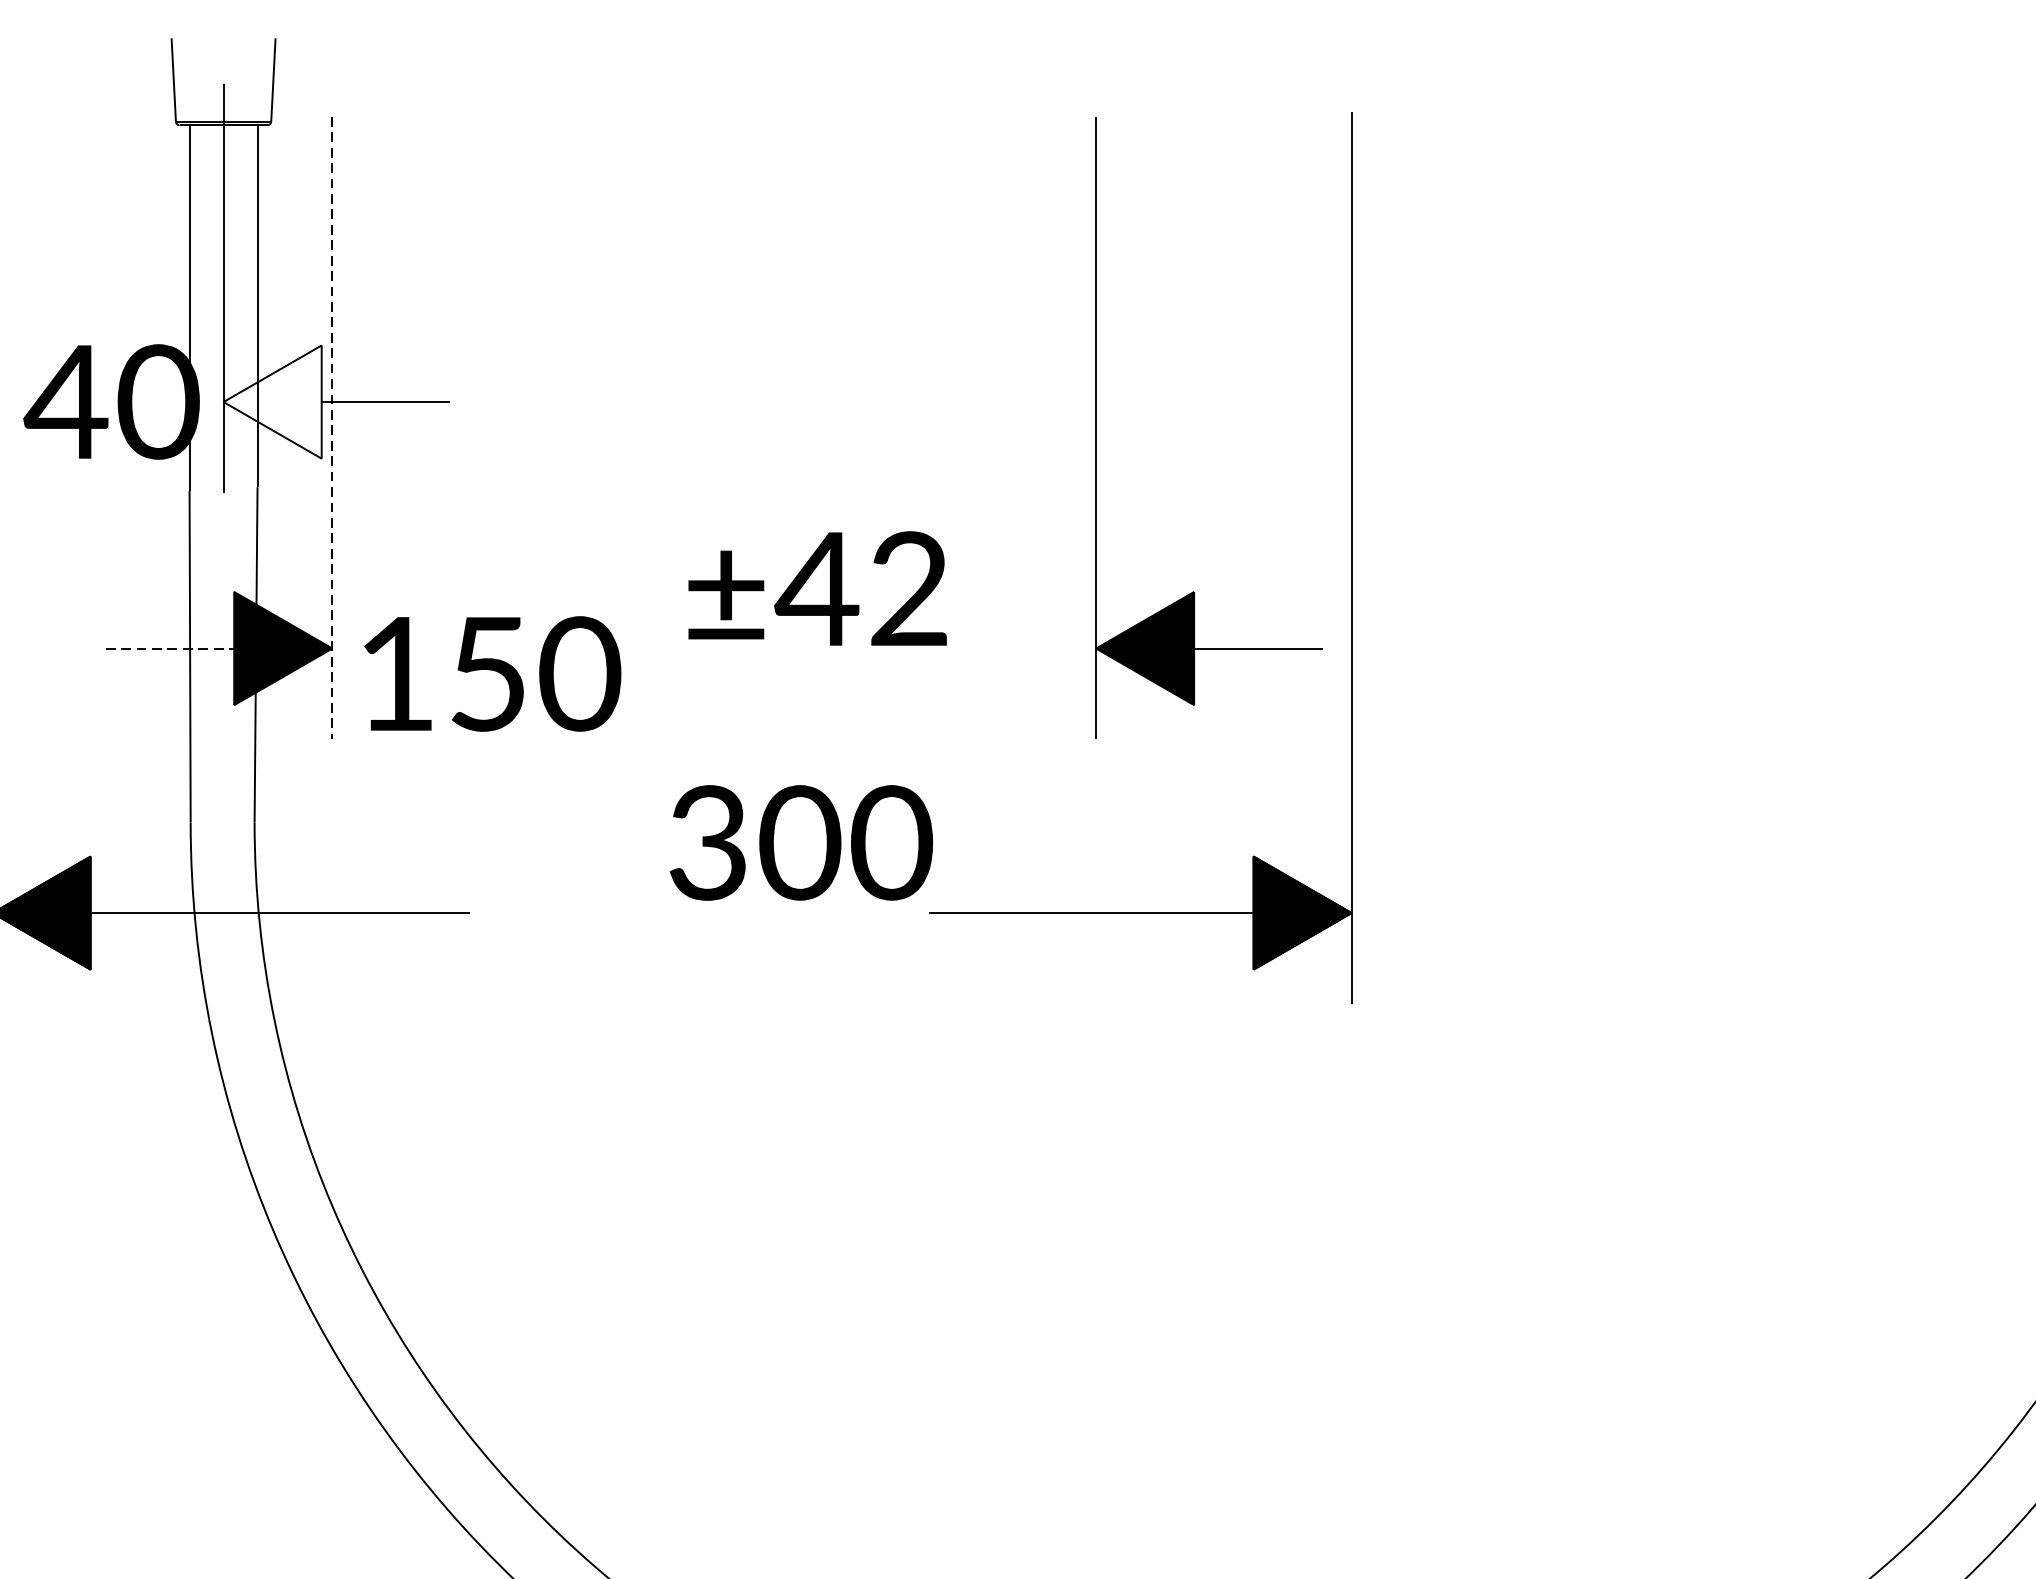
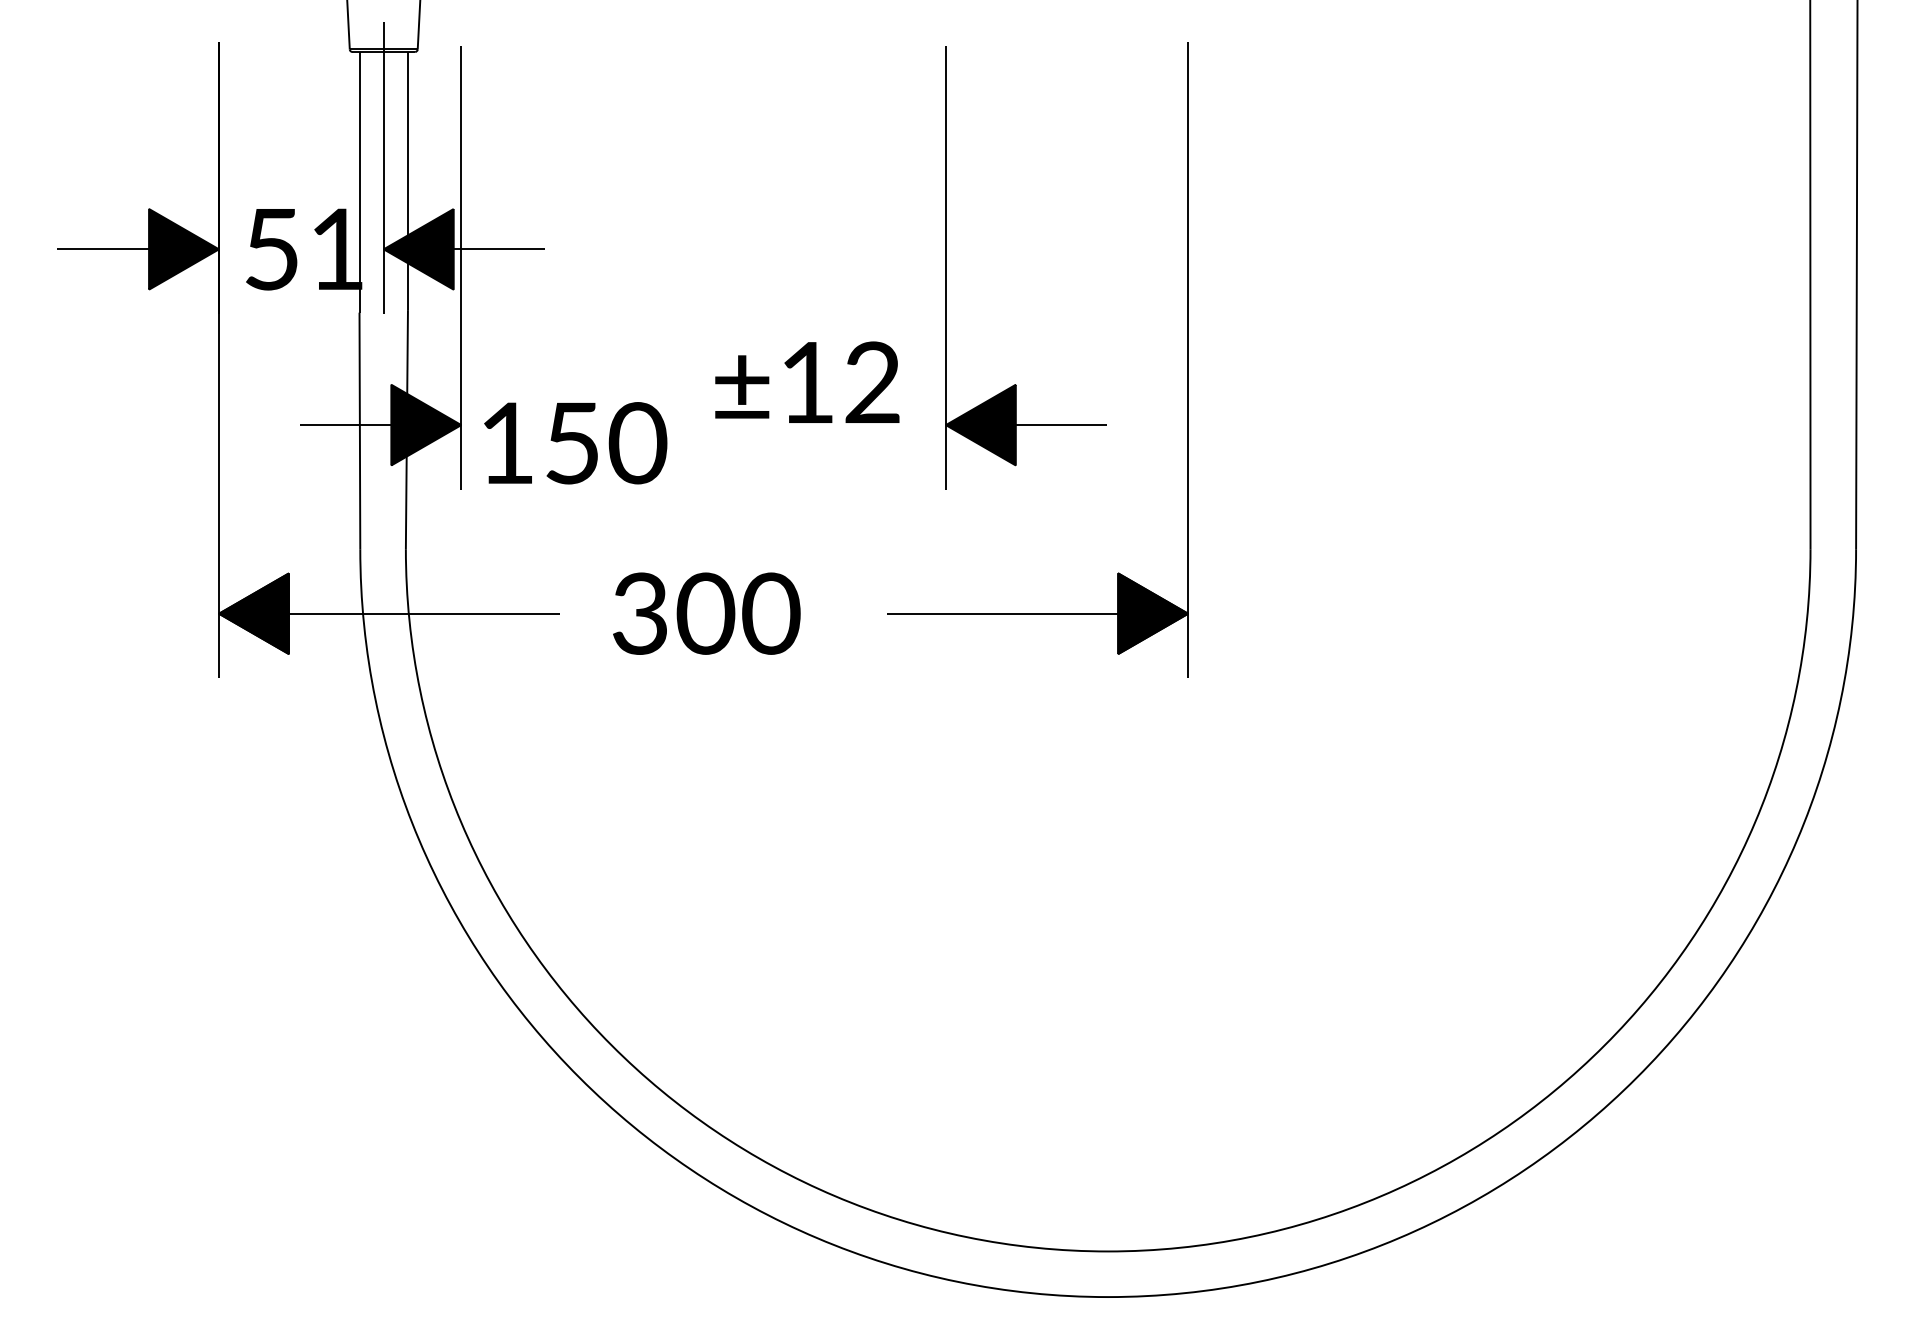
fill: (272, 400) -> (418, 248), added
text: (111, 402) -> (303, 249), 40 -> 51
line: (332, 427) -> (461, 267), dashed -> solid
part: (1096, 427) -> (946, 267), moved
text: (816, 588) -> (806, 382), ±42 -> ±12
line: (169, 649) -> (345, 425), dashed -> solid
text: (801, 842) -> (706, 613), moved

